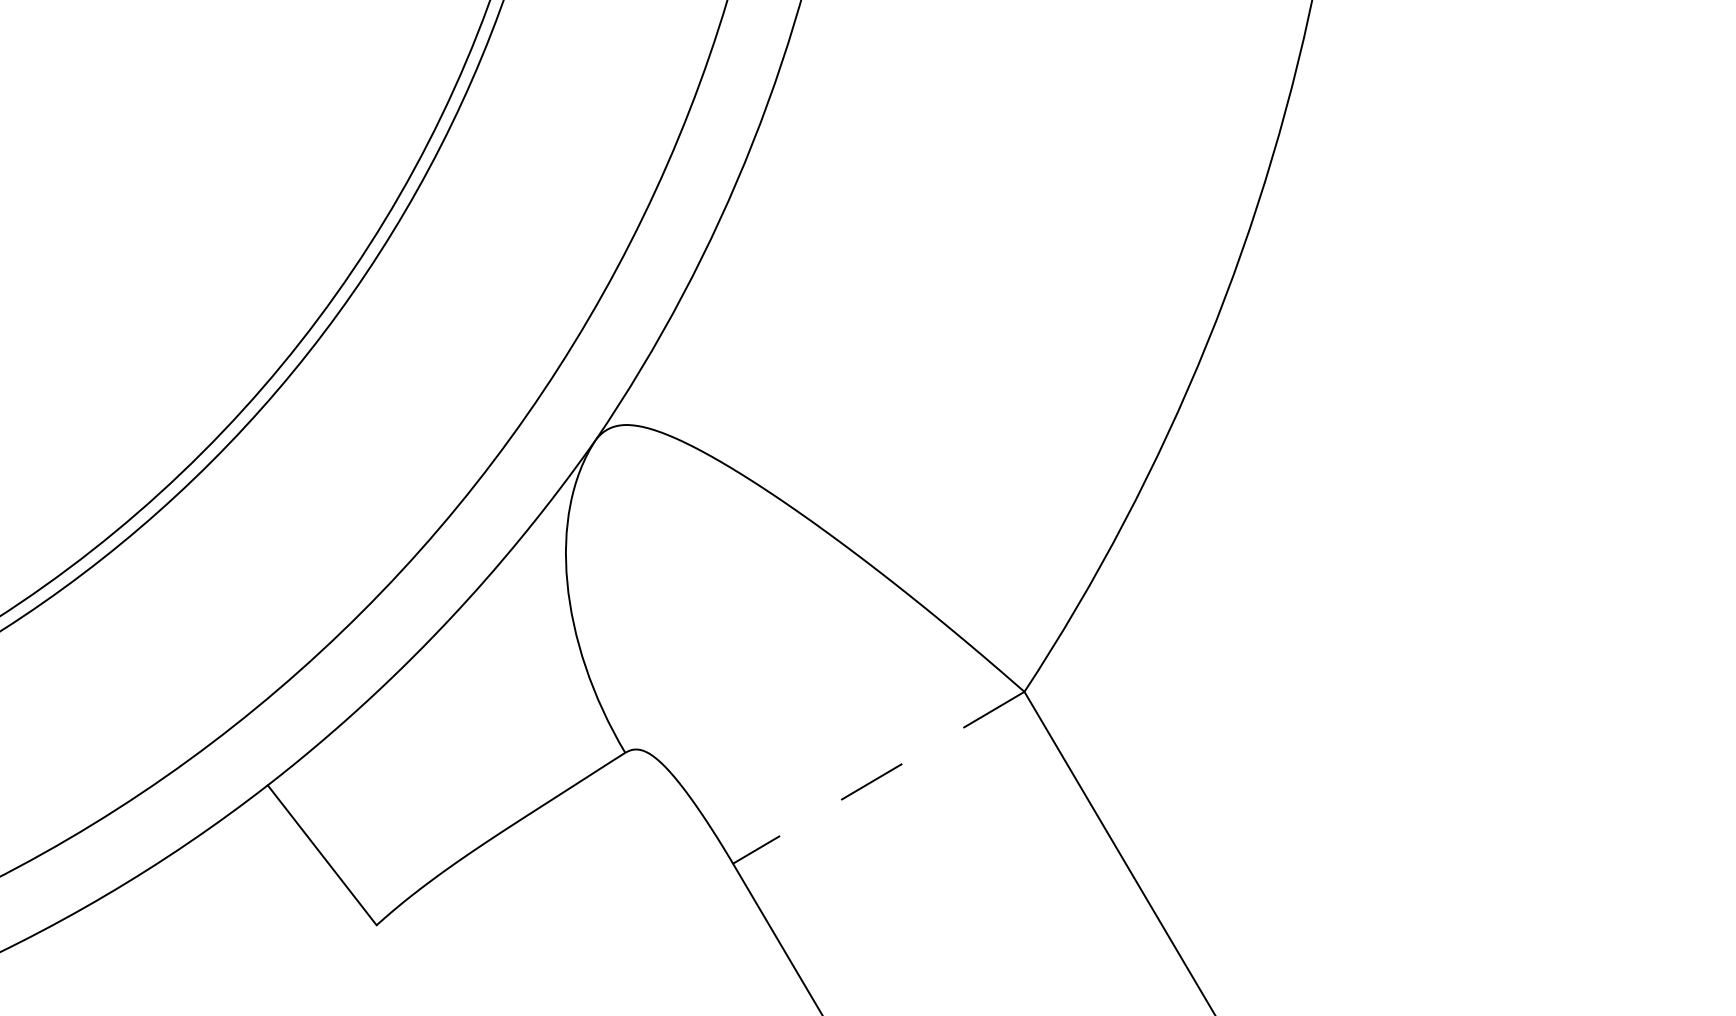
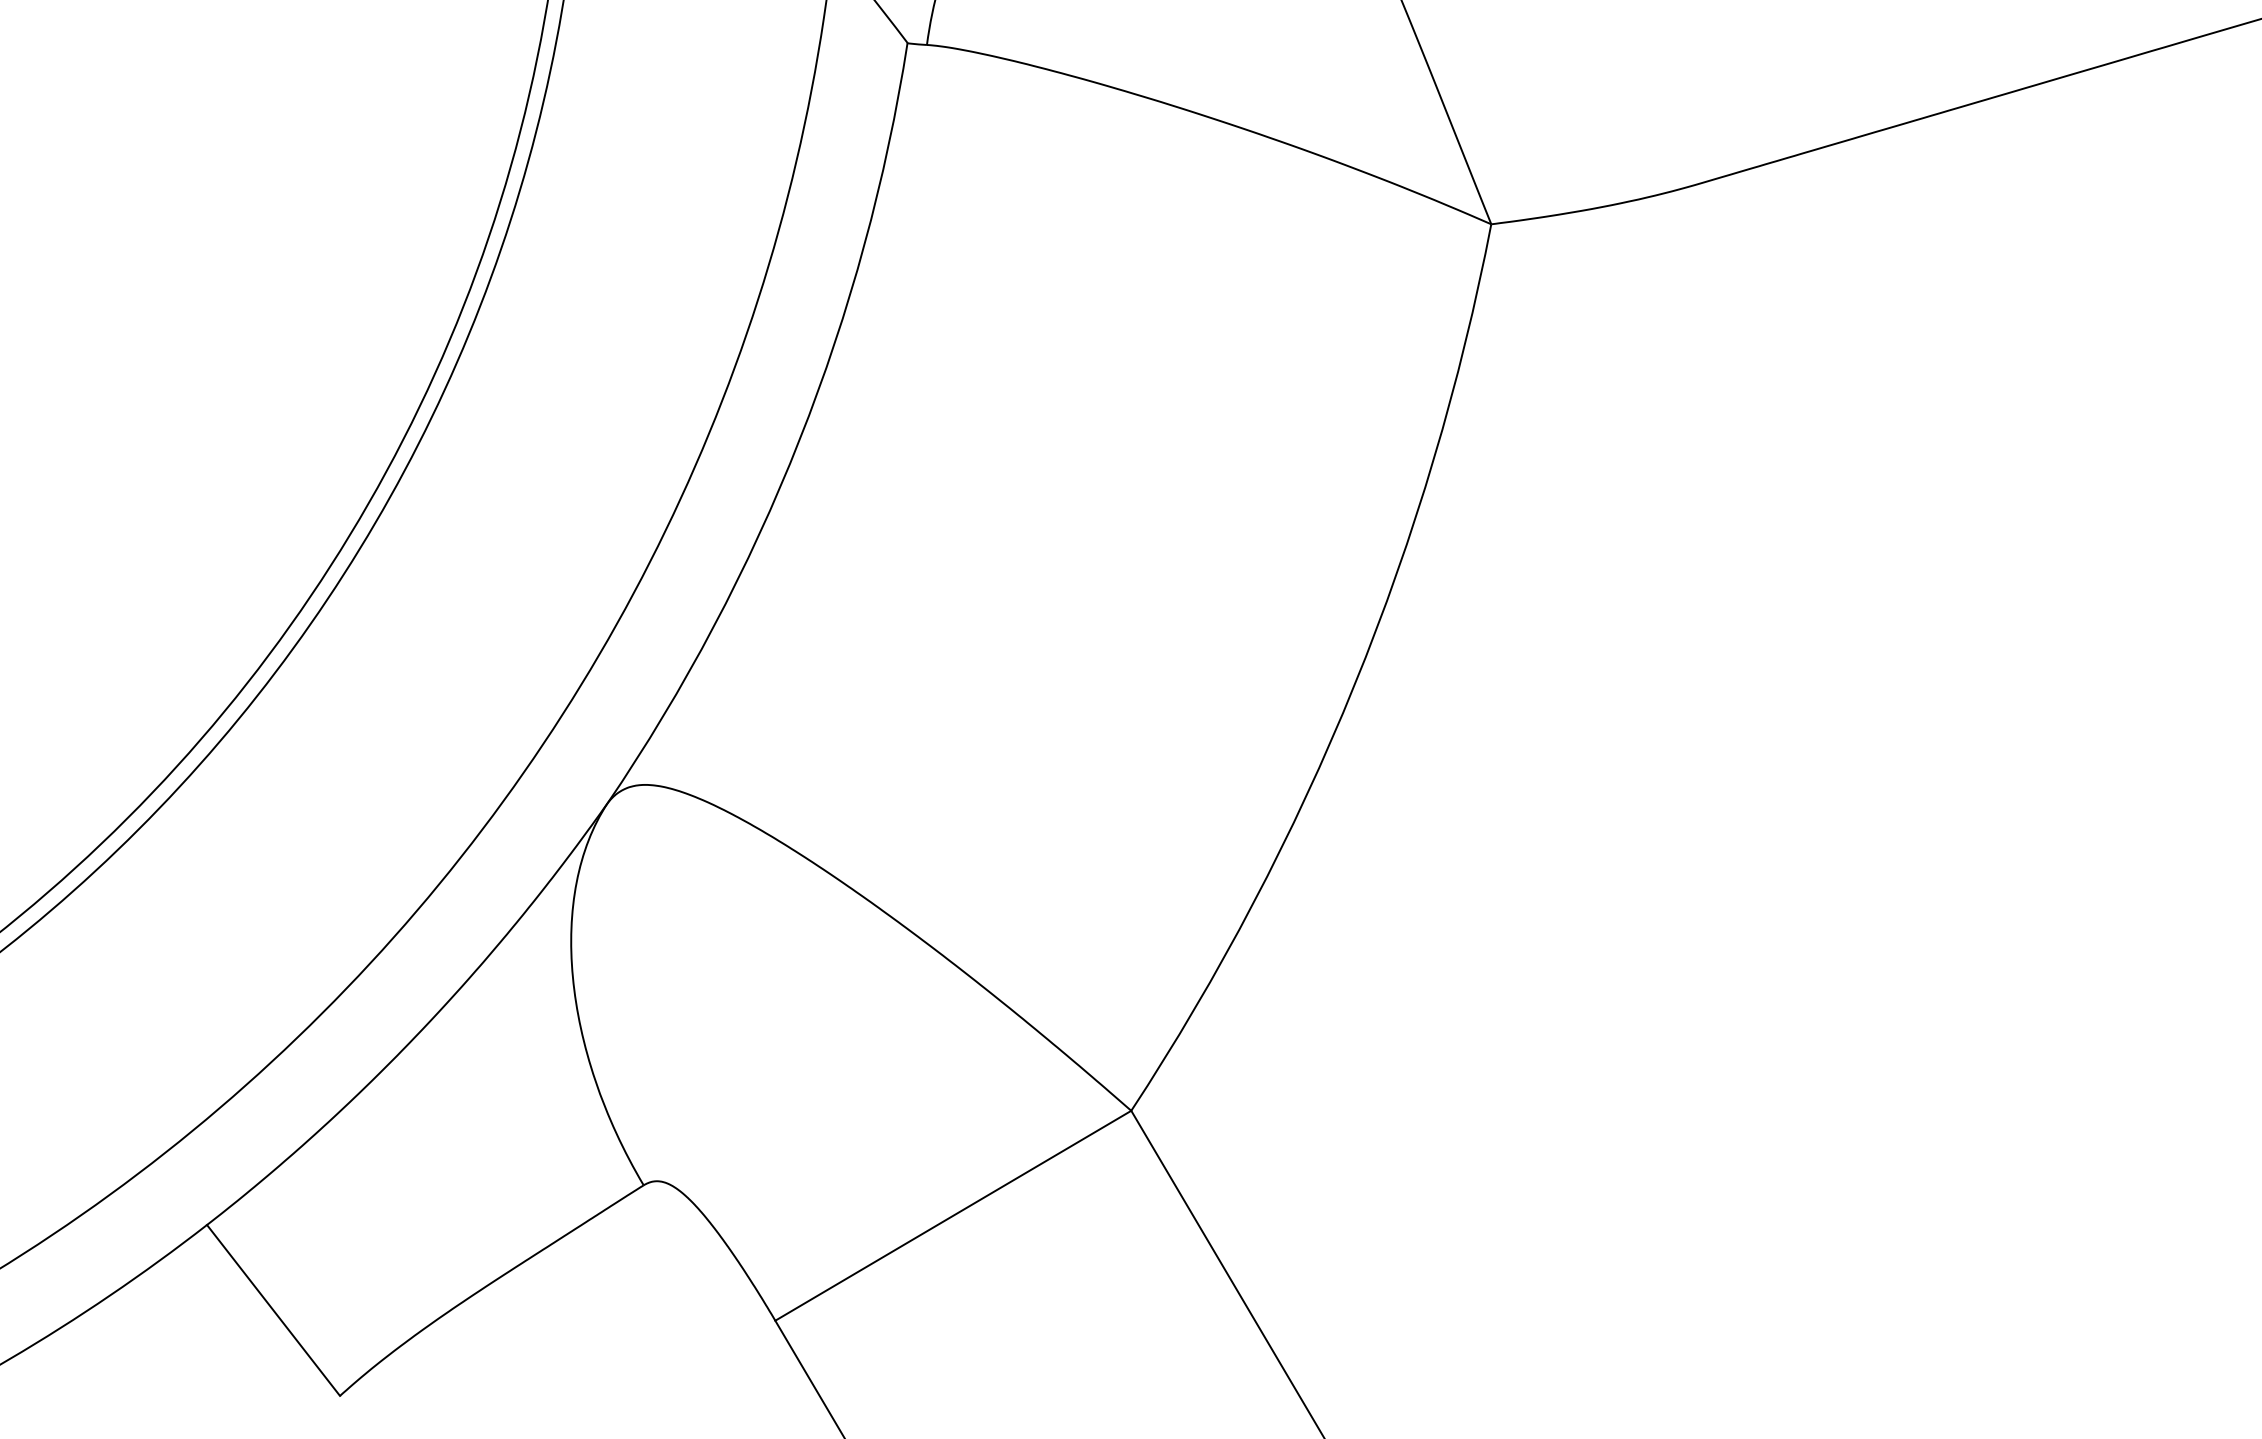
line: (878, 777) -> (953, 1215), dashed -> solid

